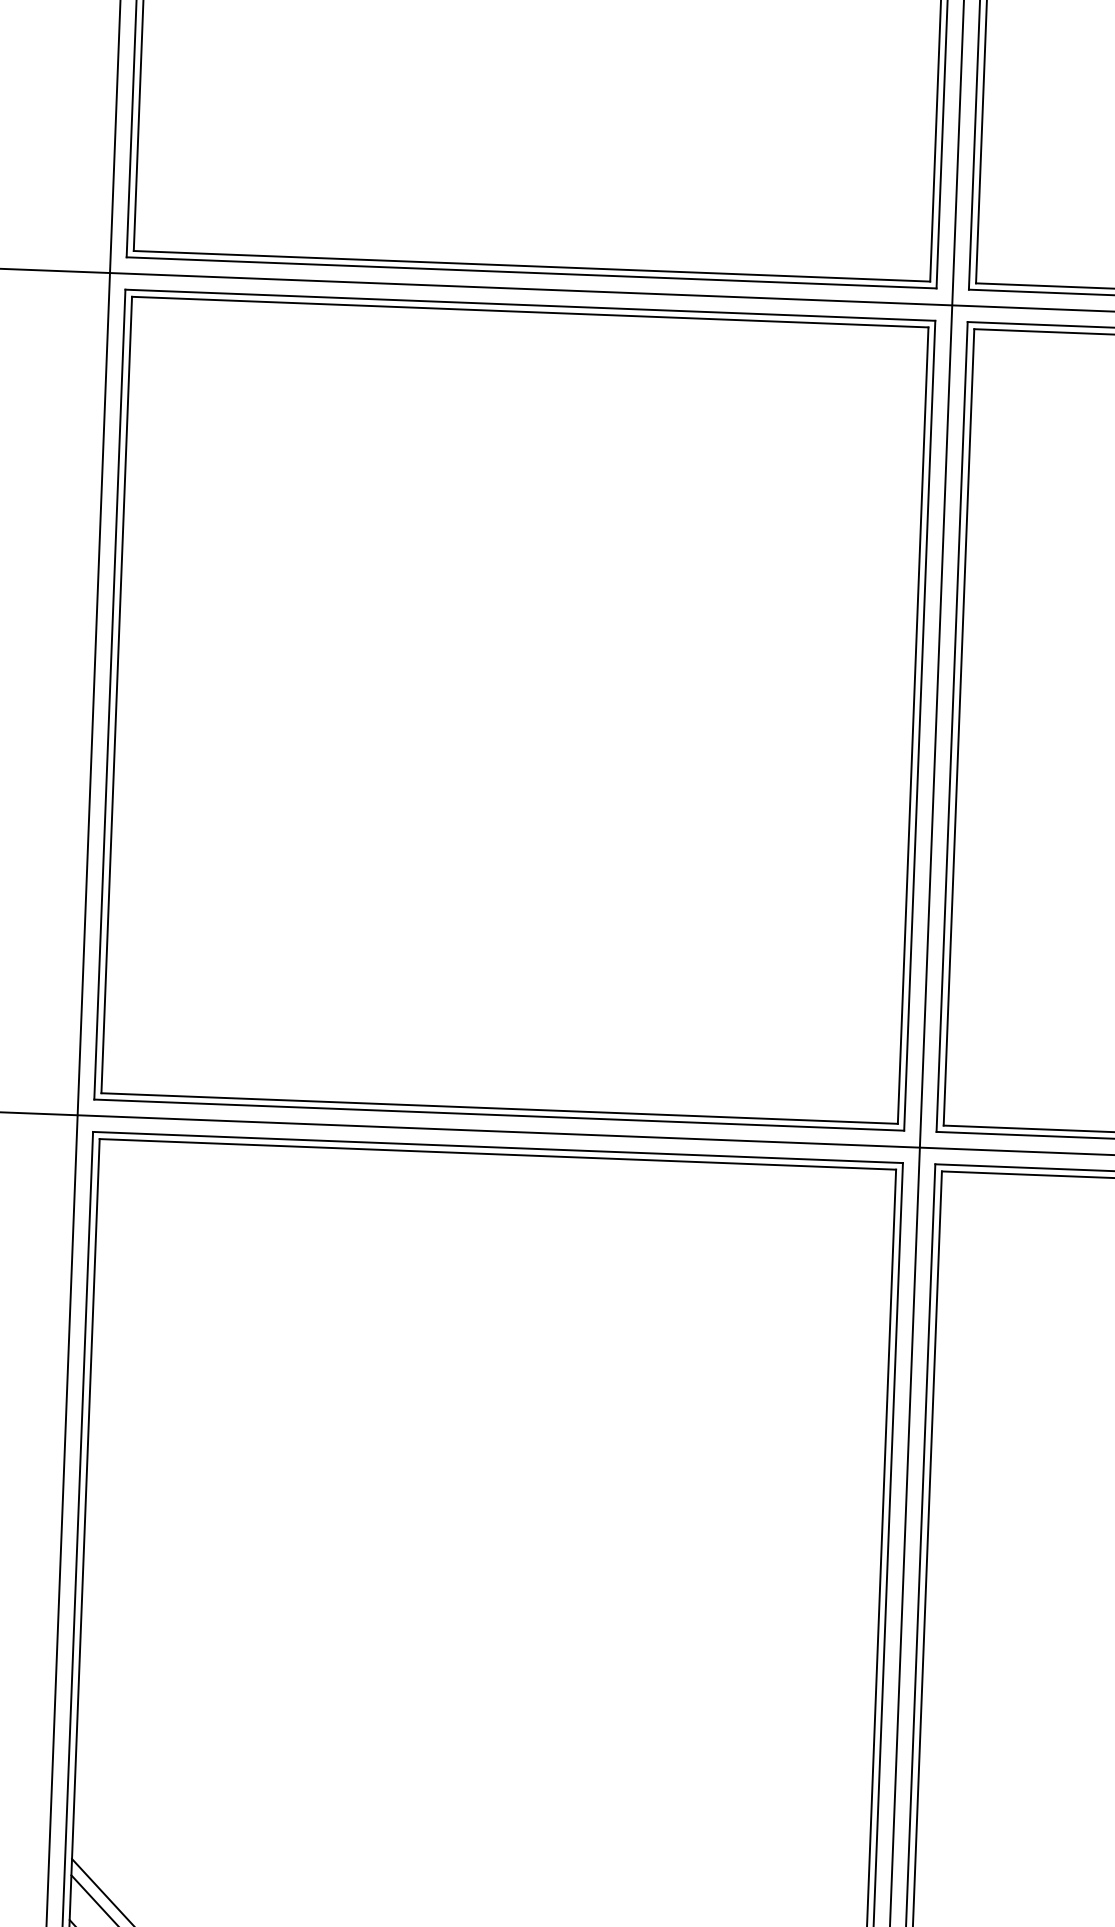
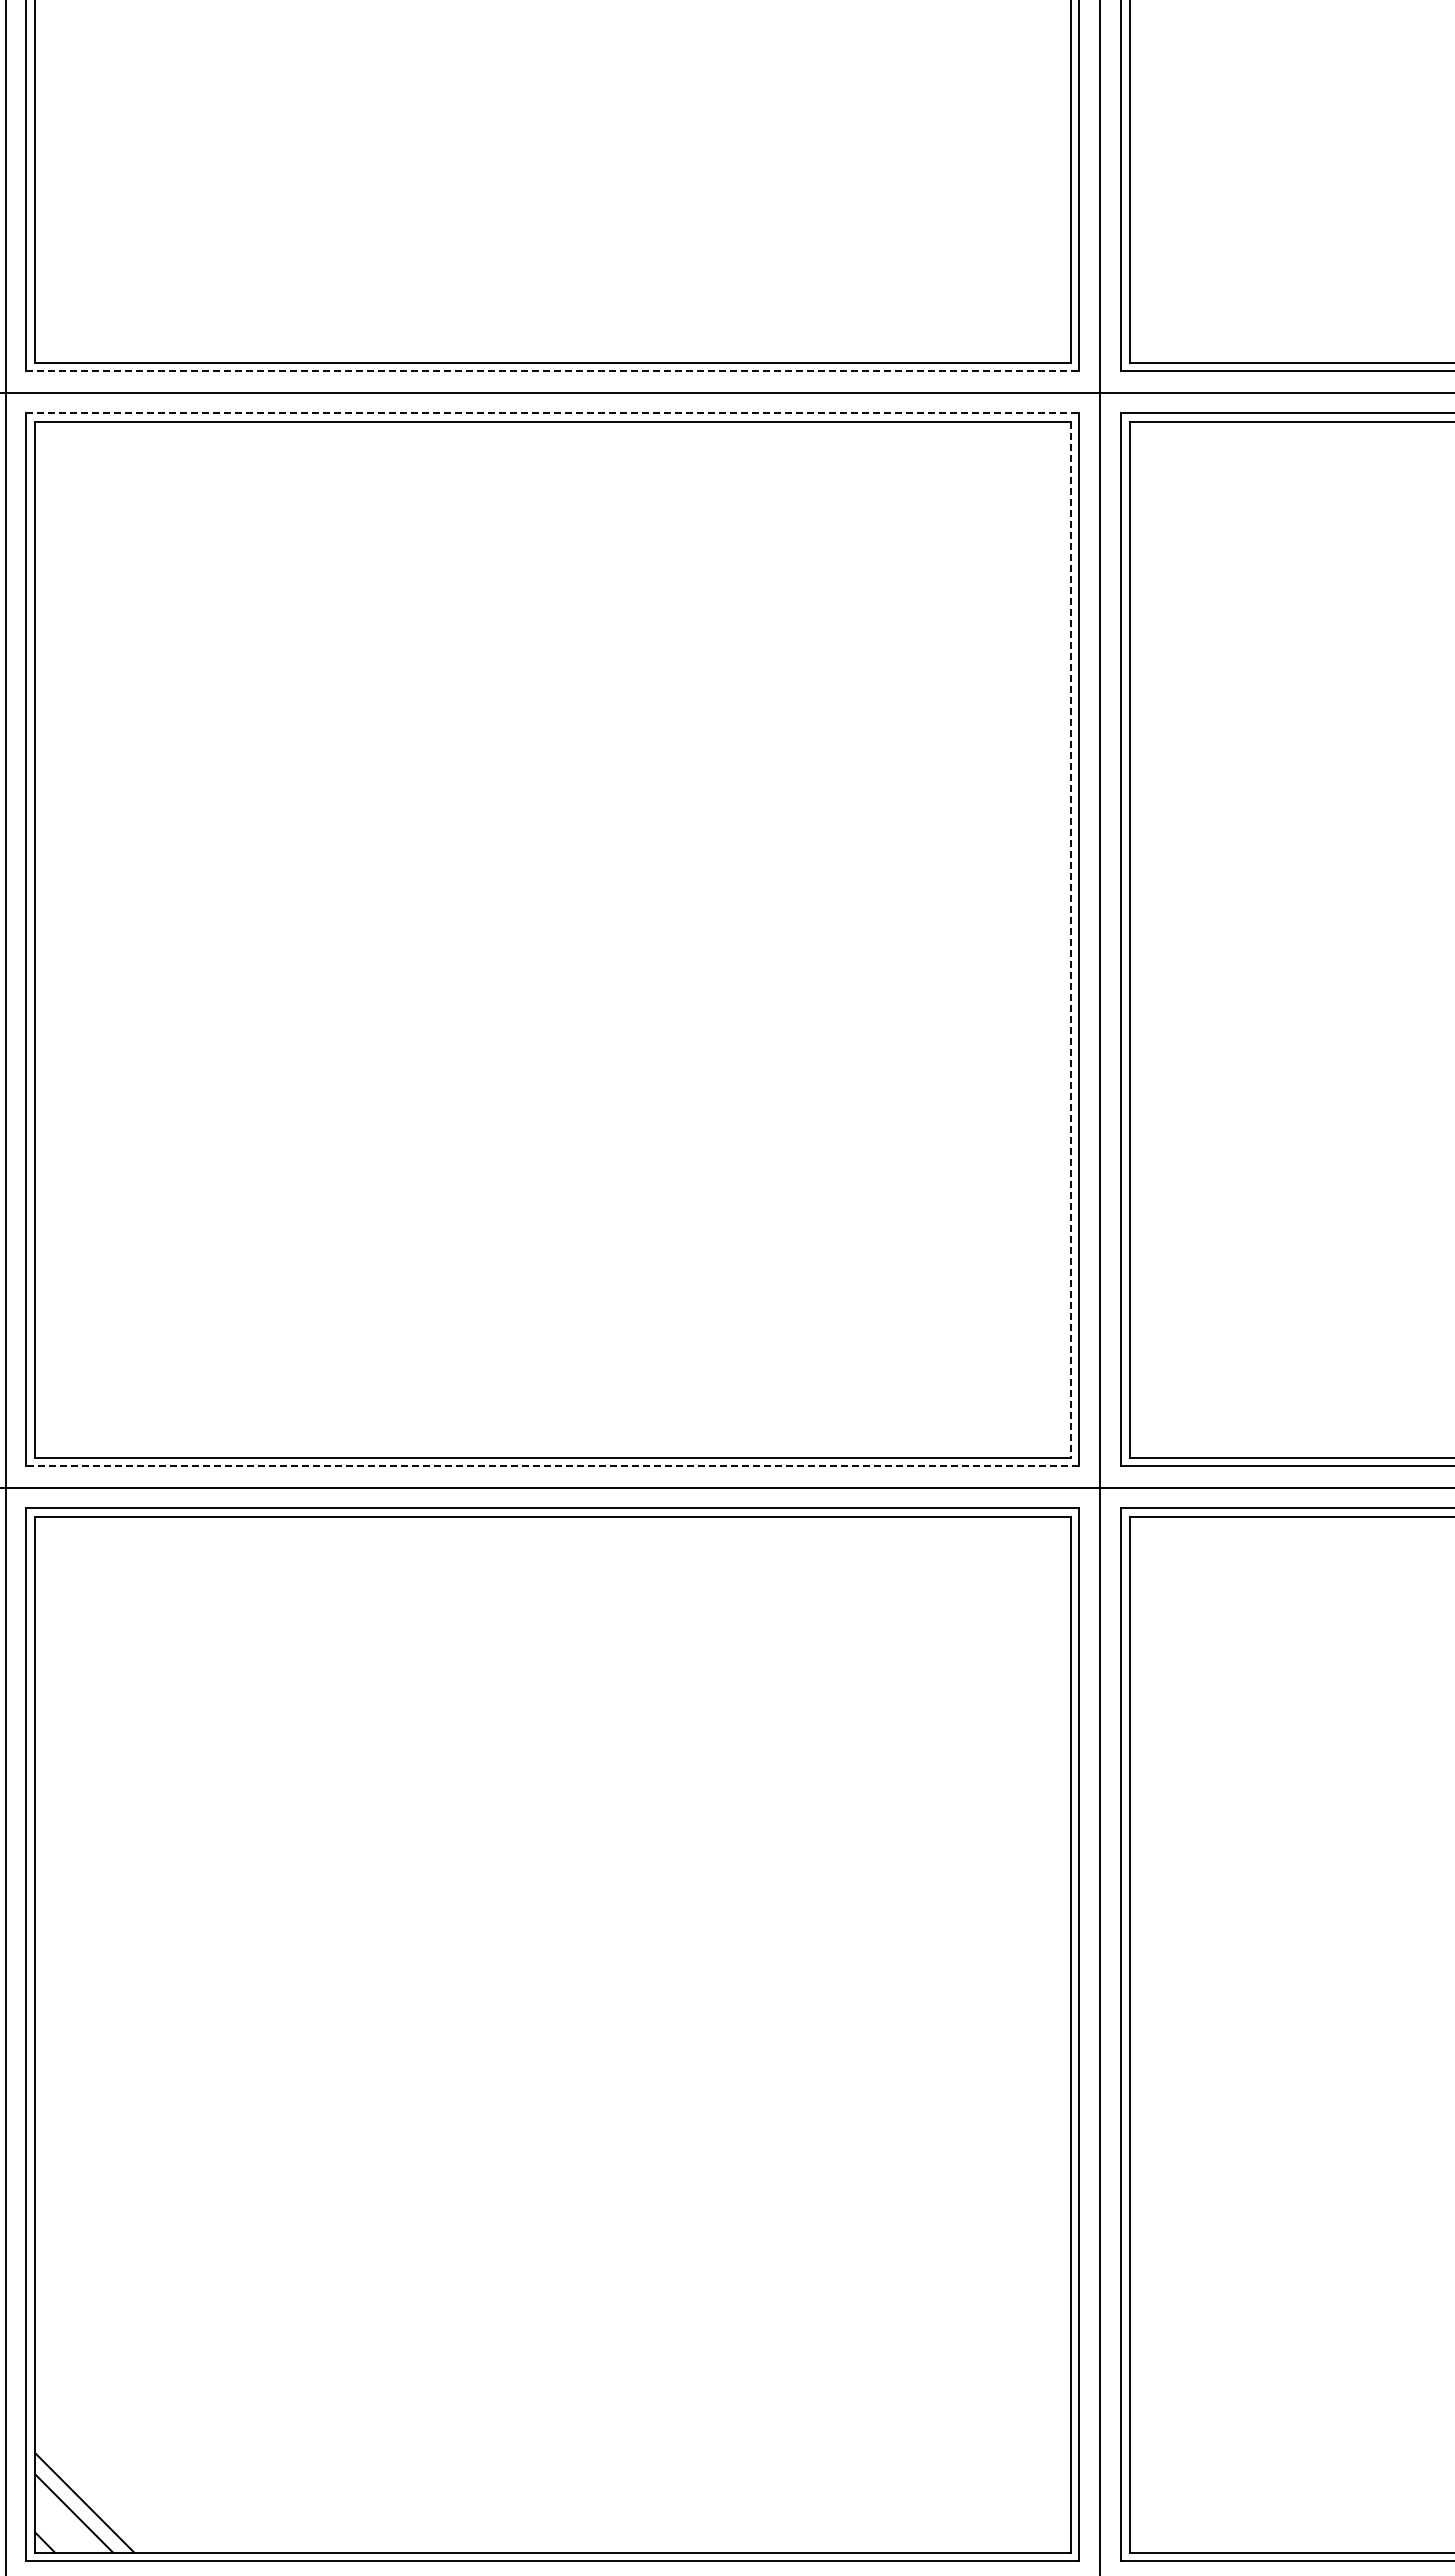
line: (532, 272) -> (553, 371), solid -> dashed
line: (530, 305) -> (553, 413), solid -> dashed
line: (913, 725) -> (1070, 940), solid -> dashed
line: (499, 1115) -> (552, 1466), solid -> dashed

